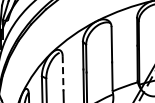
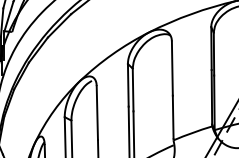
line: (63, 73) -> (97, 112), dashed -> solid

